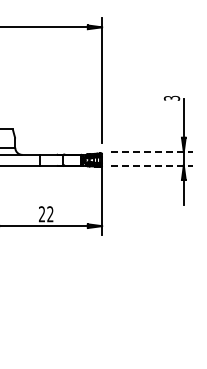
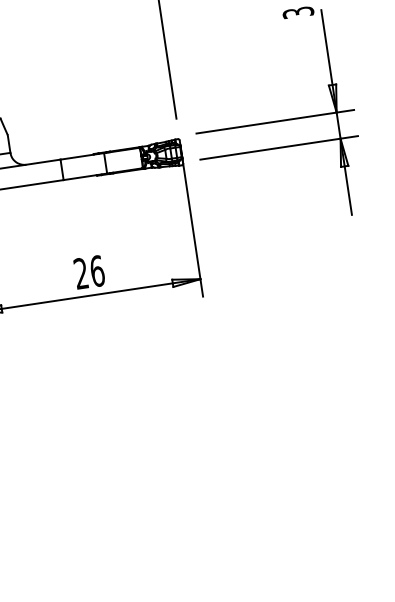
line: (152, 151) -> (276, 120), dashed -> solid
line: (152, 165) -> (280, 147), dashed -> solid
text: (50, 214) -> (97, 271), 22 -> 26

